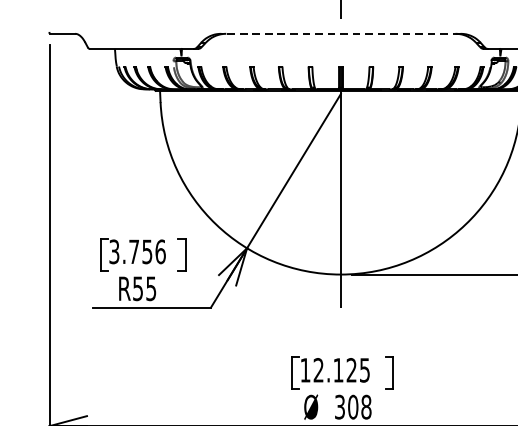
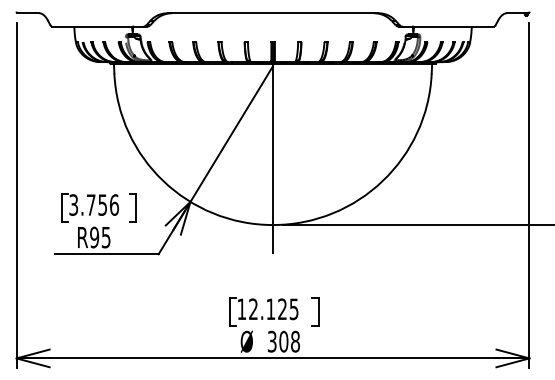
line: (340, 34) -> (272, 13), dashed -> solid
text: (137, 287) -> (94, 236), R55 -> R95

